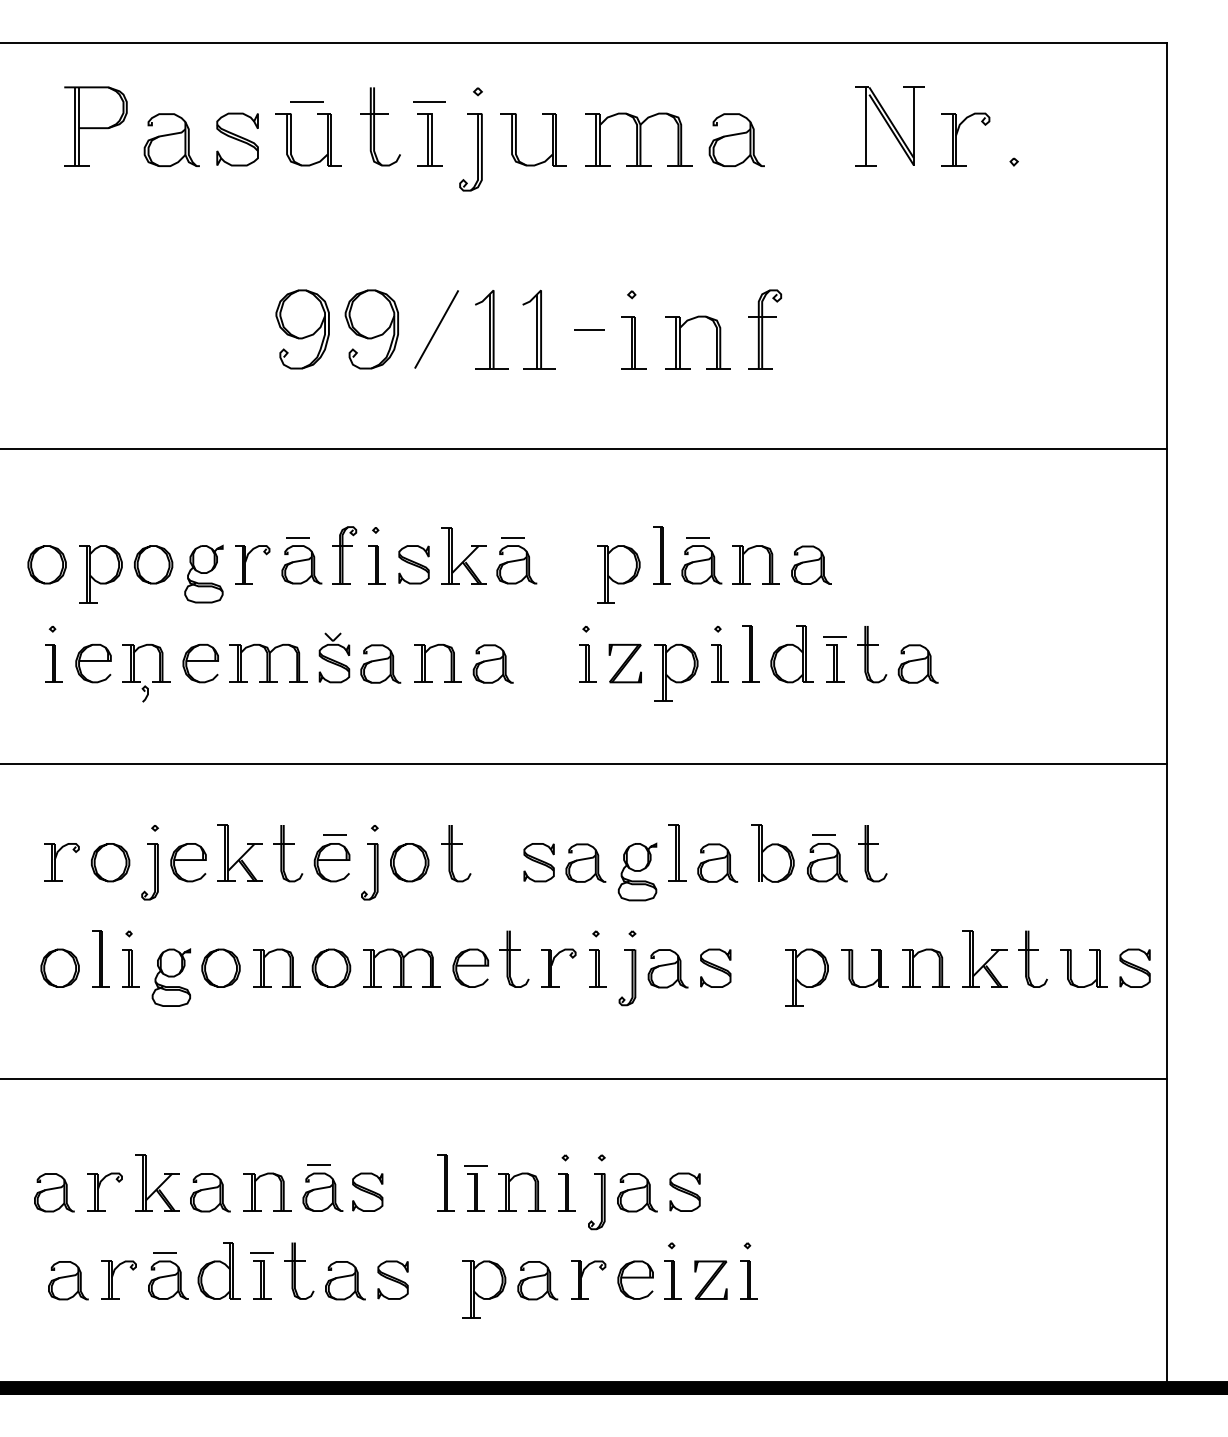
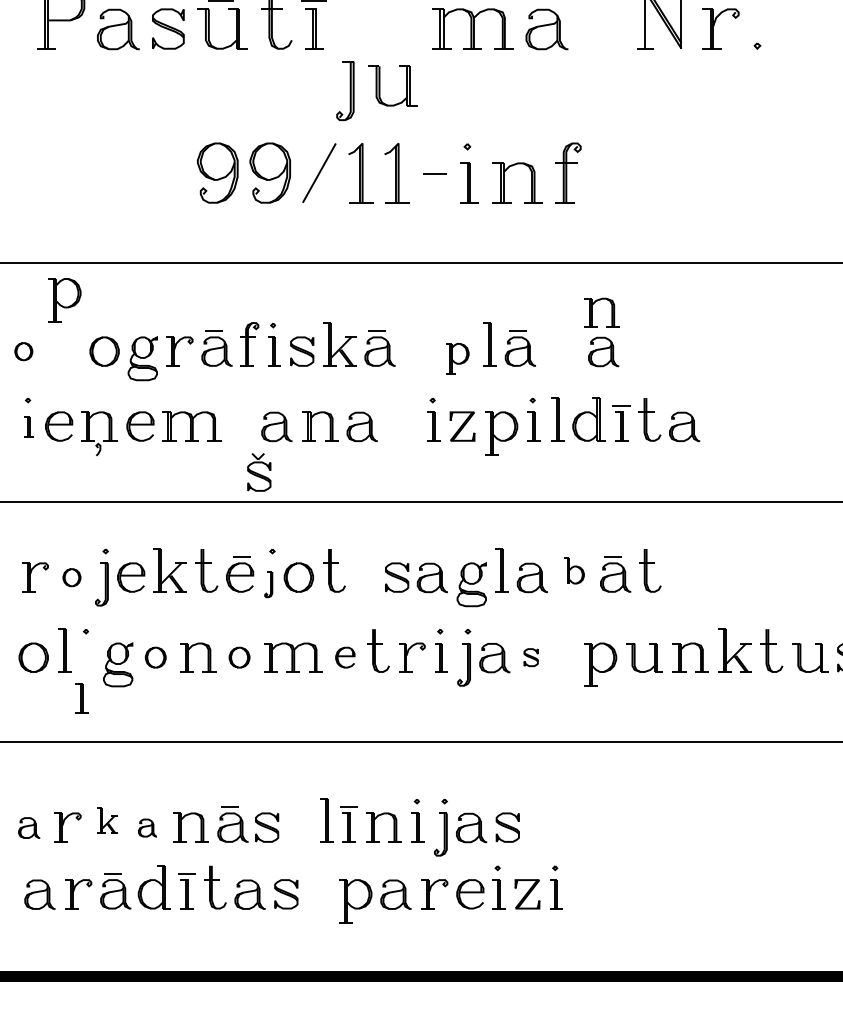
part: (516, 139) -> (379, 85), moved
part: (477, 152) -> (350, 91), moved
part: (46, 564) -> (23, 351), size x0.6
part: (743, 564) -> (592, 312), moved
part: (100, 574) -> (64, 300), moved
part: (618, 574) -> (457, 359), size x0.7
part: (334, 657) -> (259, 472), moved
part: (53, 663) -> (28, 426), size x0.7
part: (772, 853) -> (574, 570), size x0.6
part: (110, 862) -> (71, 577), size x0.6
part: (369, 871) -> (268, 584), size x0.6
part: (220, 967) -> (155, 657), size x0.7
part: (331, 967) -> (239, 657), size x0.7
part: (470, 967) -> (345, 657), size x0.7
part: (715, 967) -> (530, 657), size x0.6
part: (130, 968) -> (81, 698), moved
part: (157, 1182) -> (107, 820), size x0.6
part: (54, 1192) -> (29, 827), size x0.7
part: (210, 1192) -> (147, 827), size x0.6

